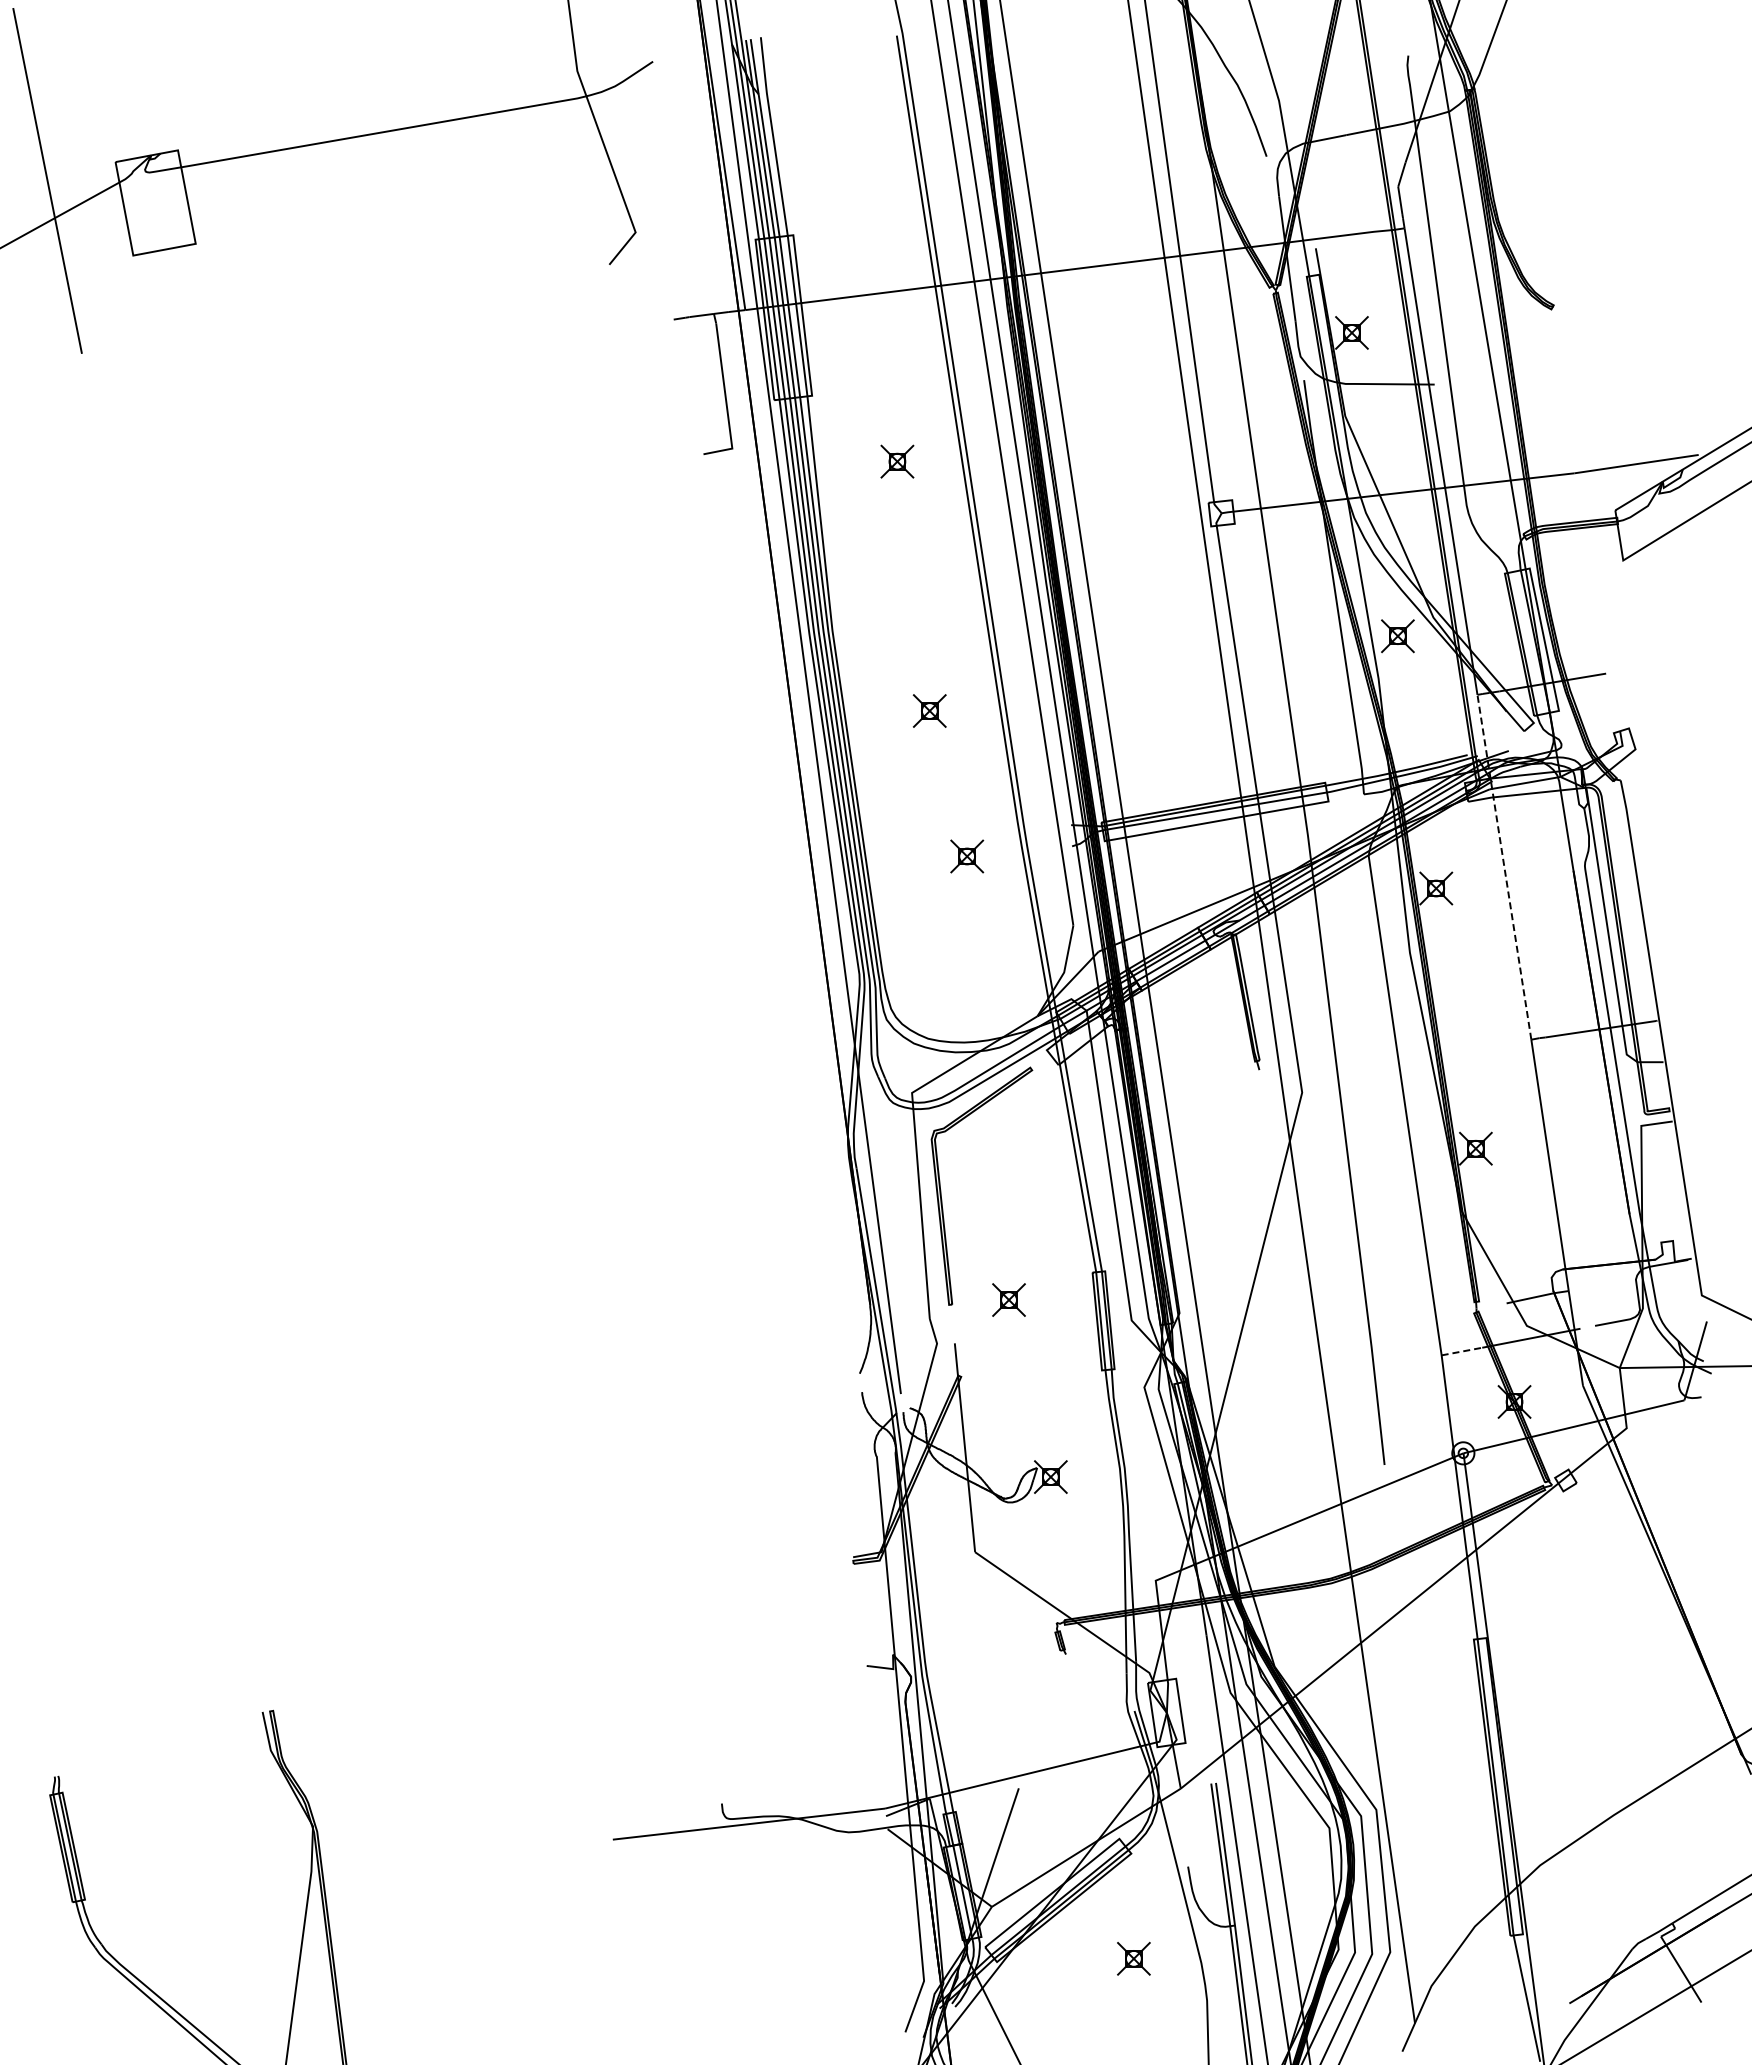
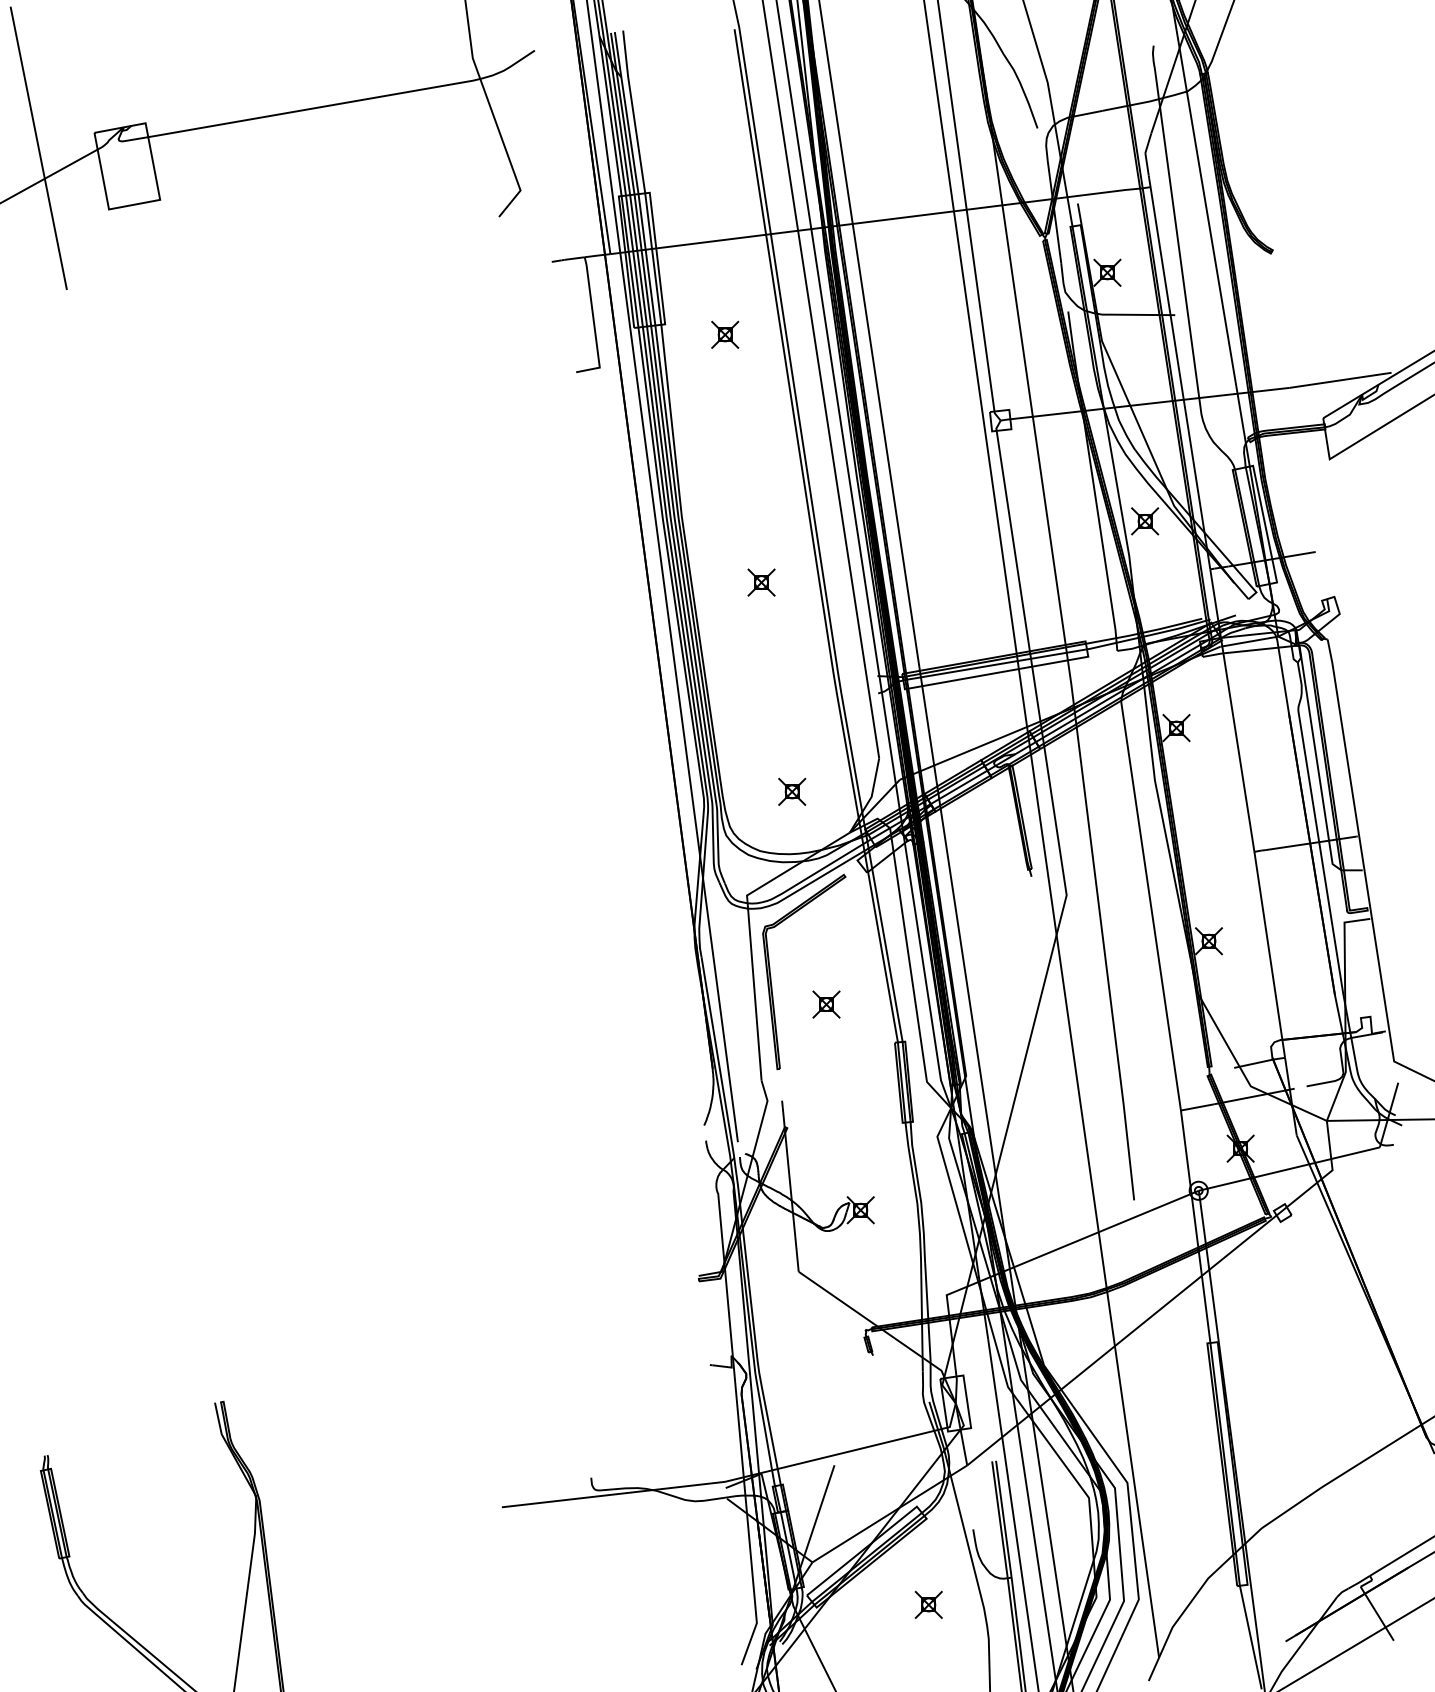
part: (897, 461) -> (725, 334), moved
part: (967, 856) -> (792, 791), moved
line: (1504, 867) -> (1232, 710), dashed -> solid
part: (1008, 1299) -> (826, 1004), moved
line: (1461, 1351) -> (1197, 1107), dashed -> solid

